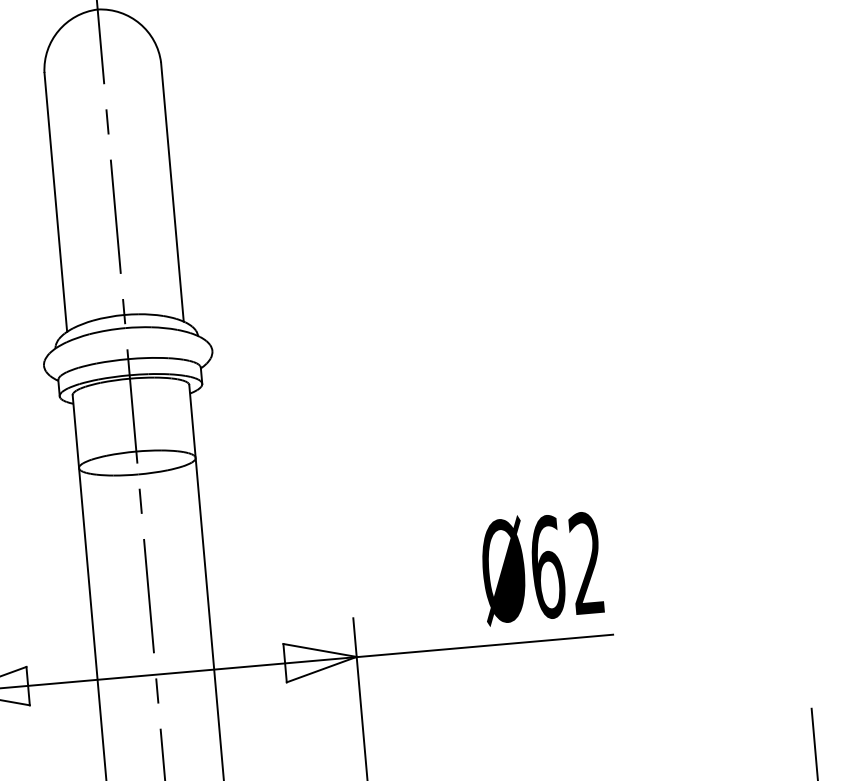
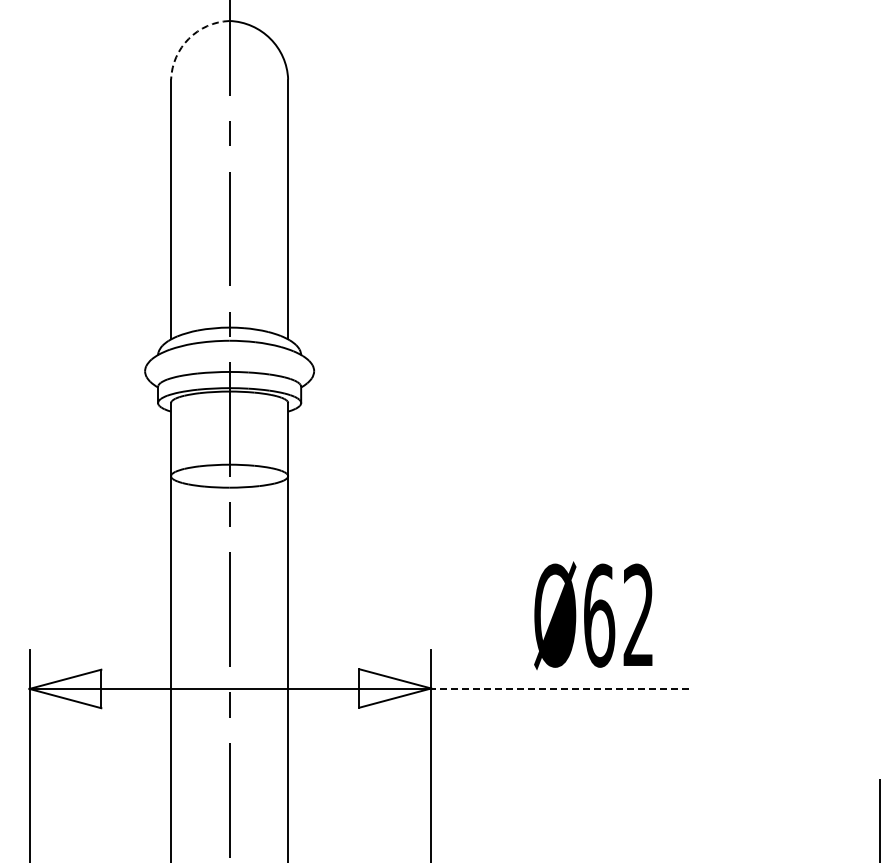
arc: (58, 30) -> (188, 38), solid -> dashed
text: (541, 567) -> (593, 615), moved
line: (484, 645) -> (559, 688), solid -> dashed

